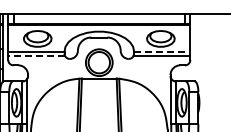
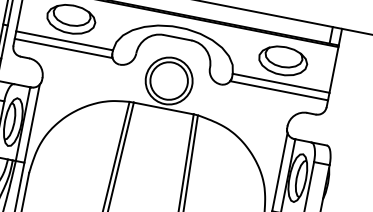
line: (162, 51) -> (281, 83), dashed -> solid
line: (36, 56) -> (63, 49), dashed -> solid

